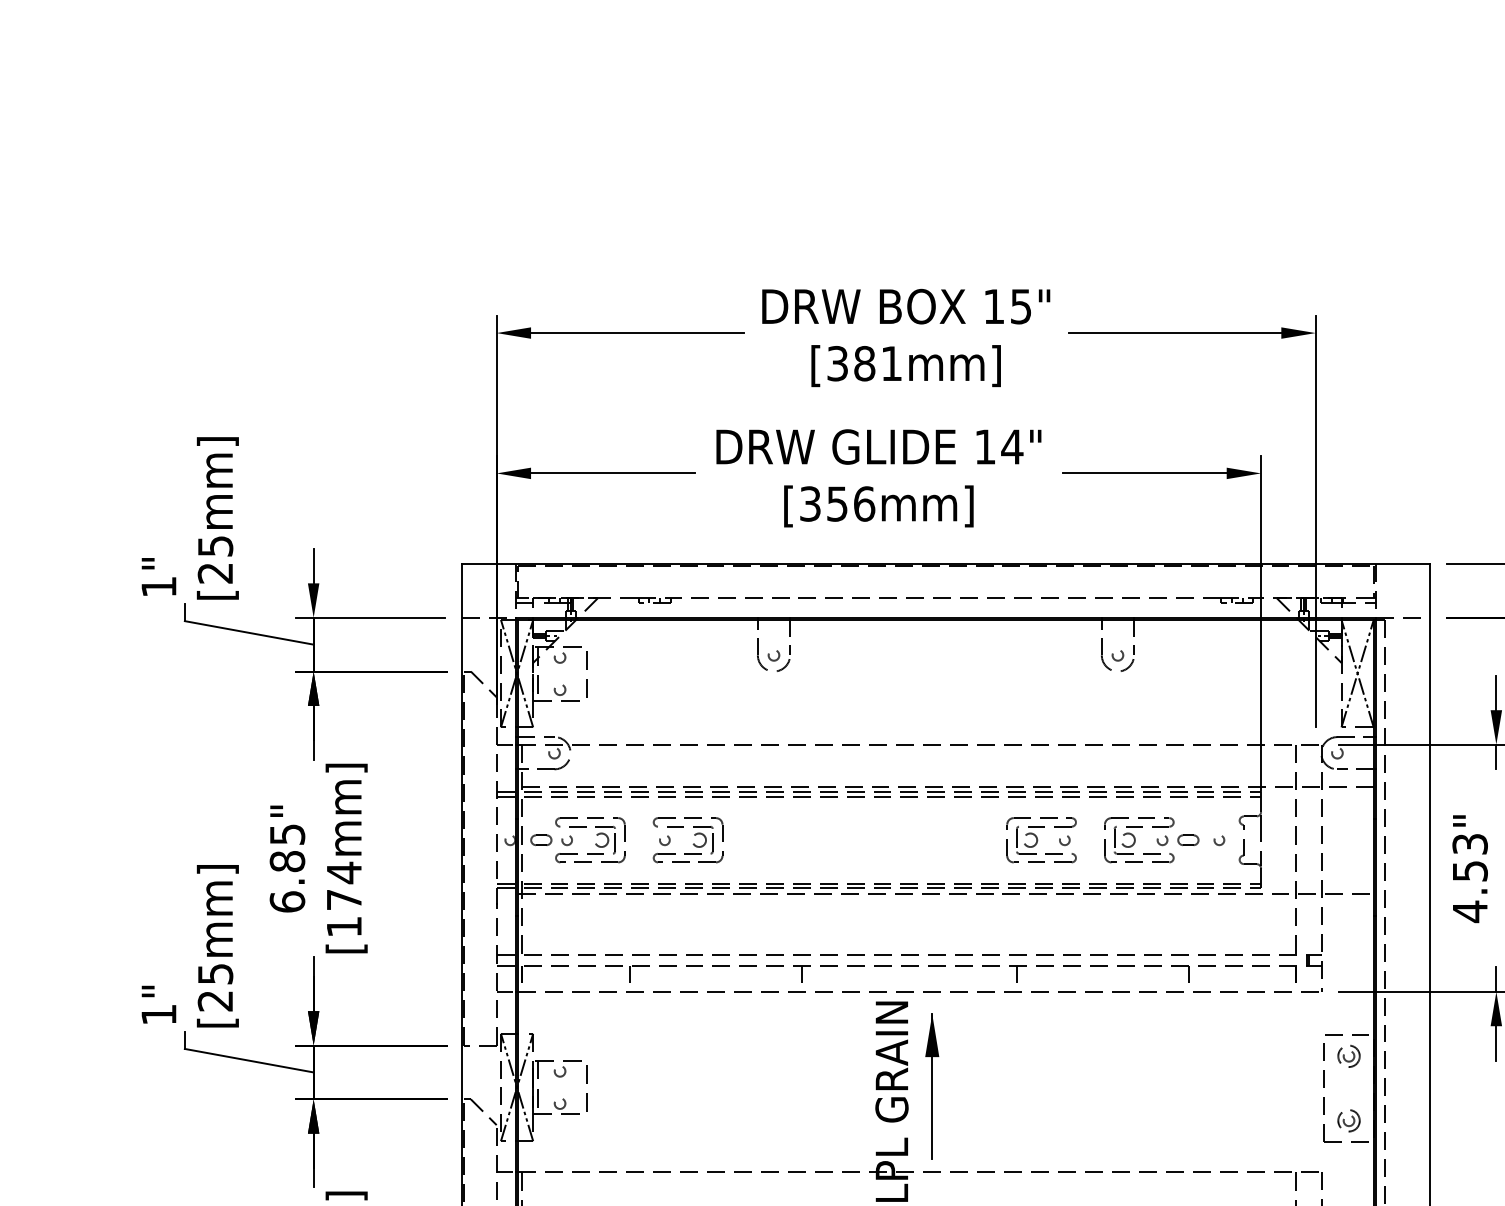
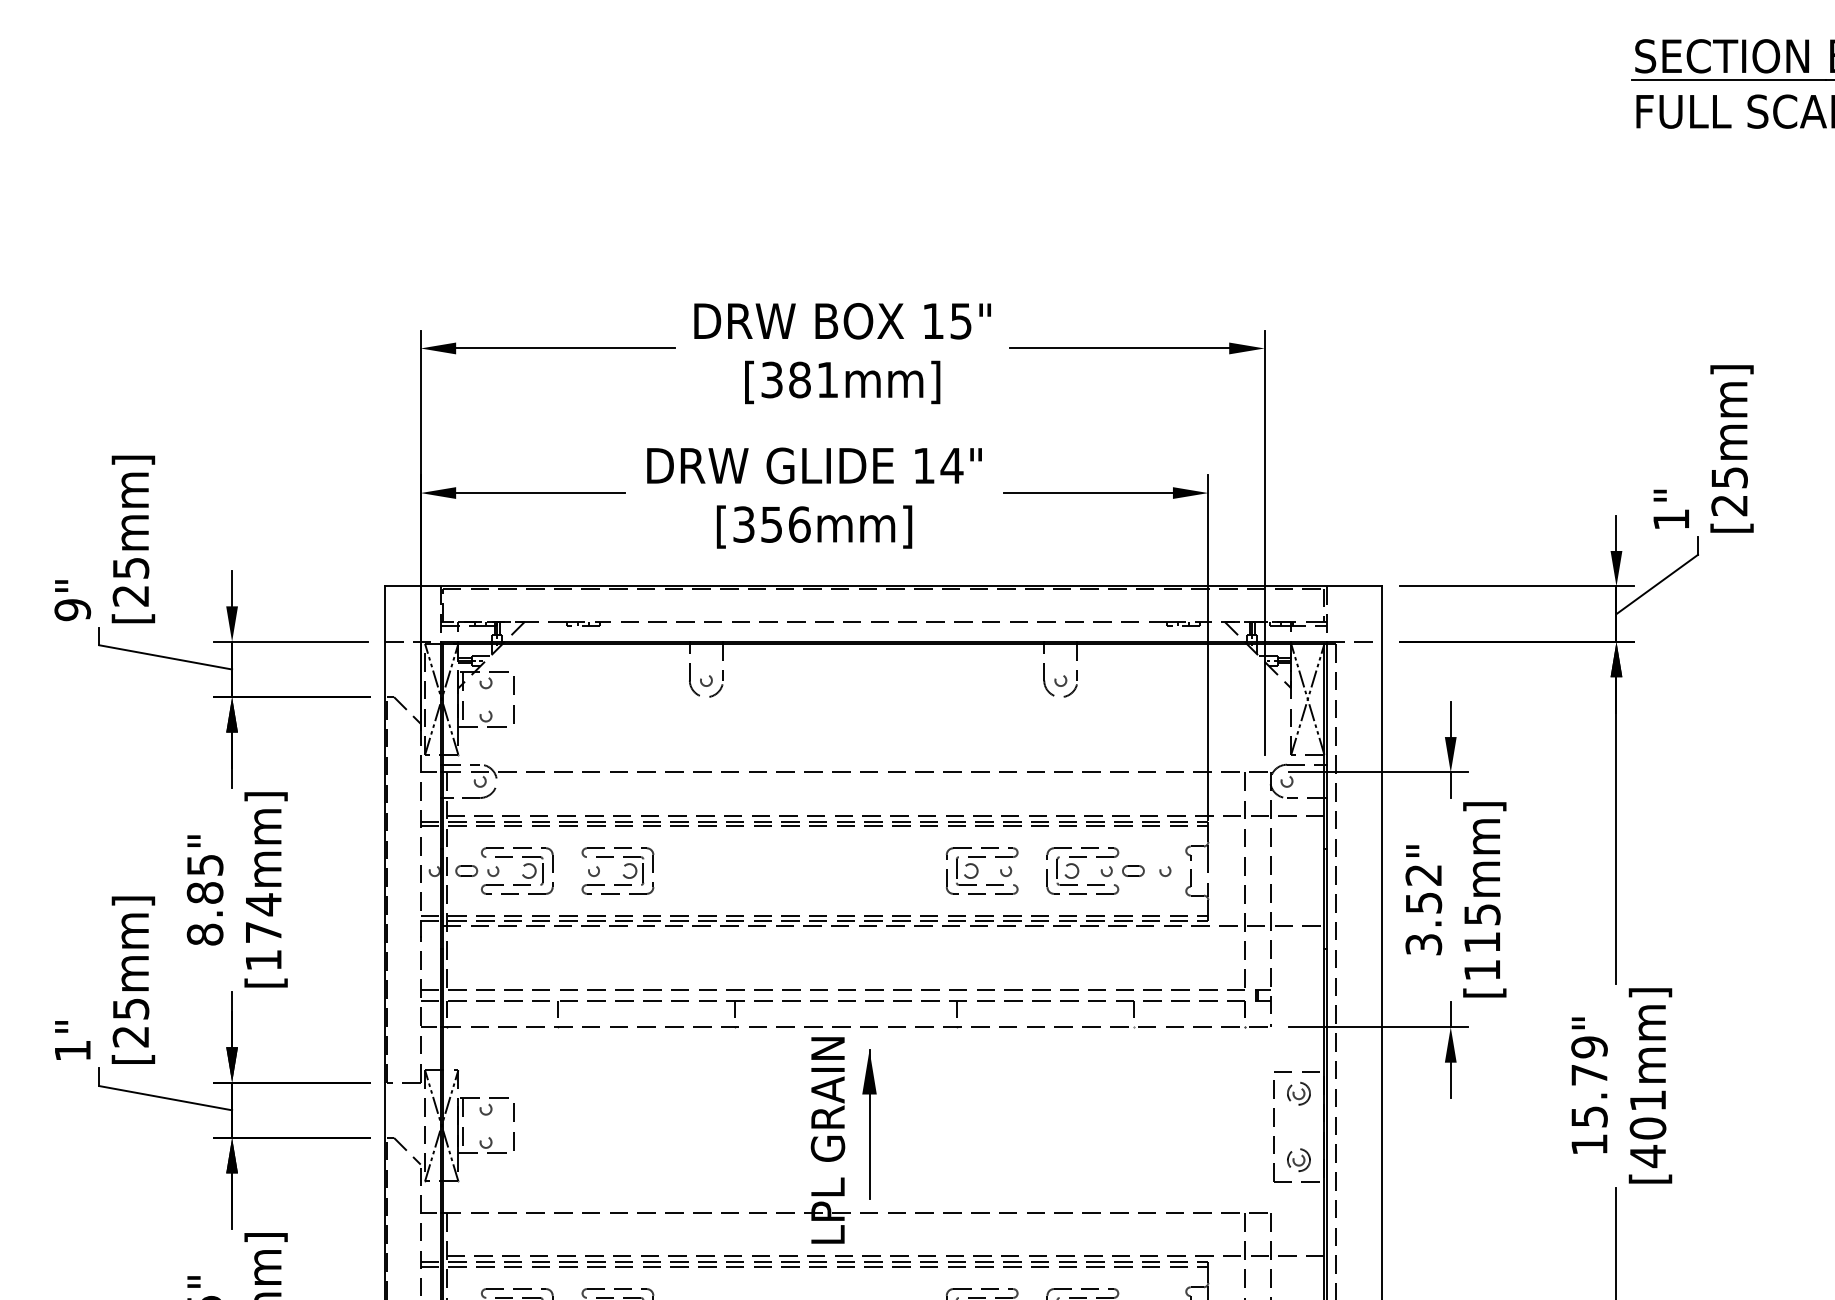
text: (158, 587) -> (72, 610), 1" -> 9"
text: (1469, 878) -> (1423, 910), 4.53" -> 3.52"
text: (286, 901) -> (204, 934), 6.85" -> 8.85"

